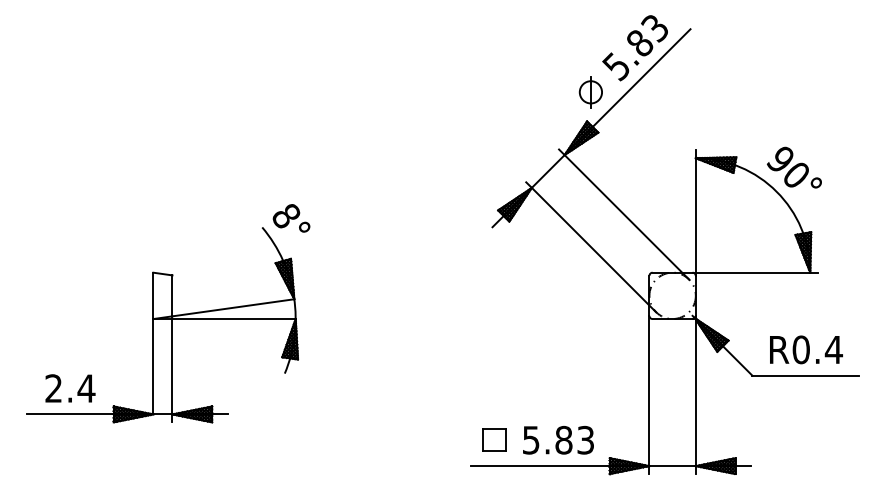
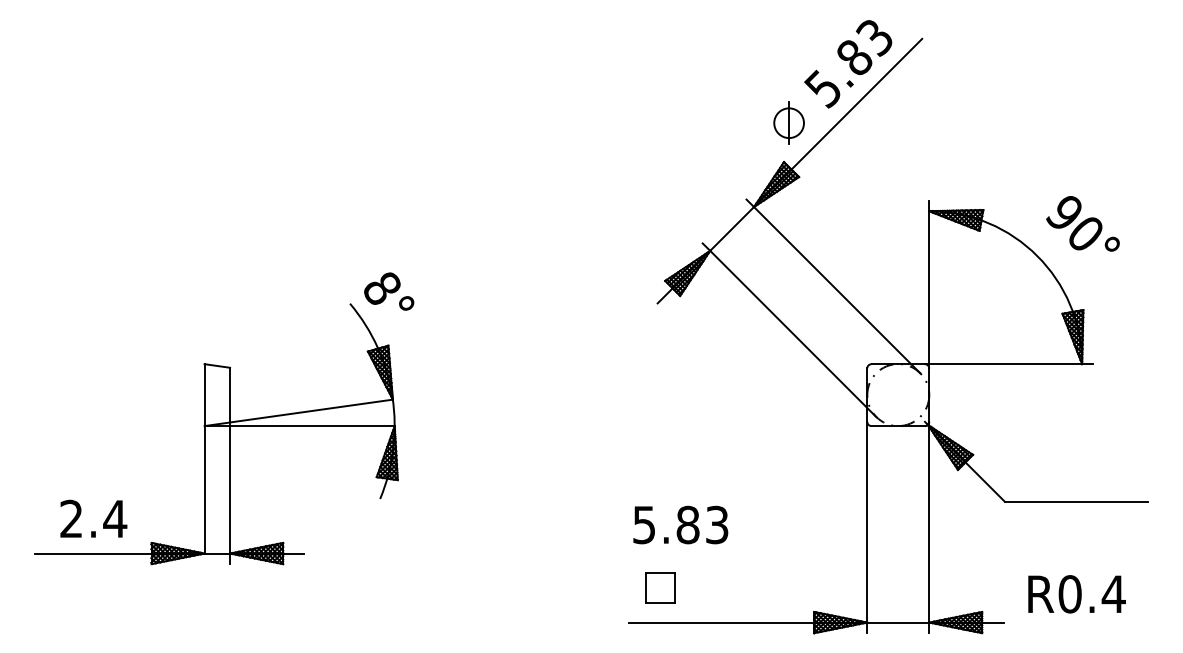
text: (794, 167) -> (1082, 223), moved
text: (806, 350) -> (1076, 594), moved
text: (558, 439) -> (680, 524), moved

